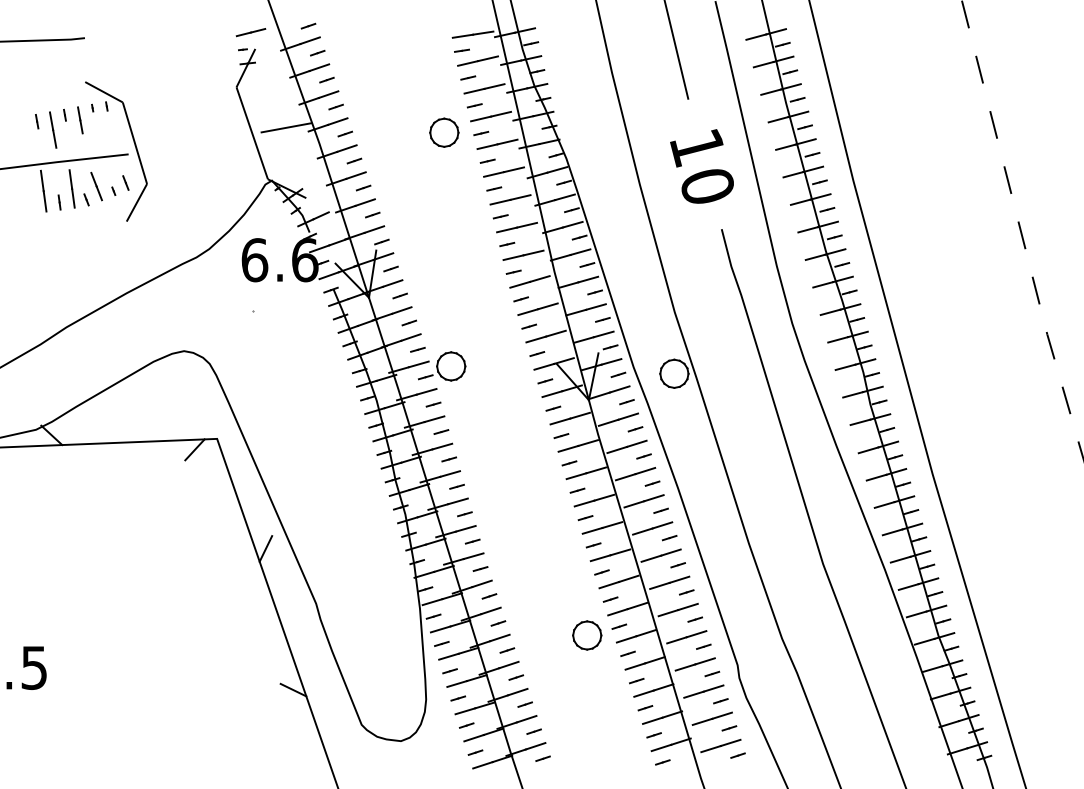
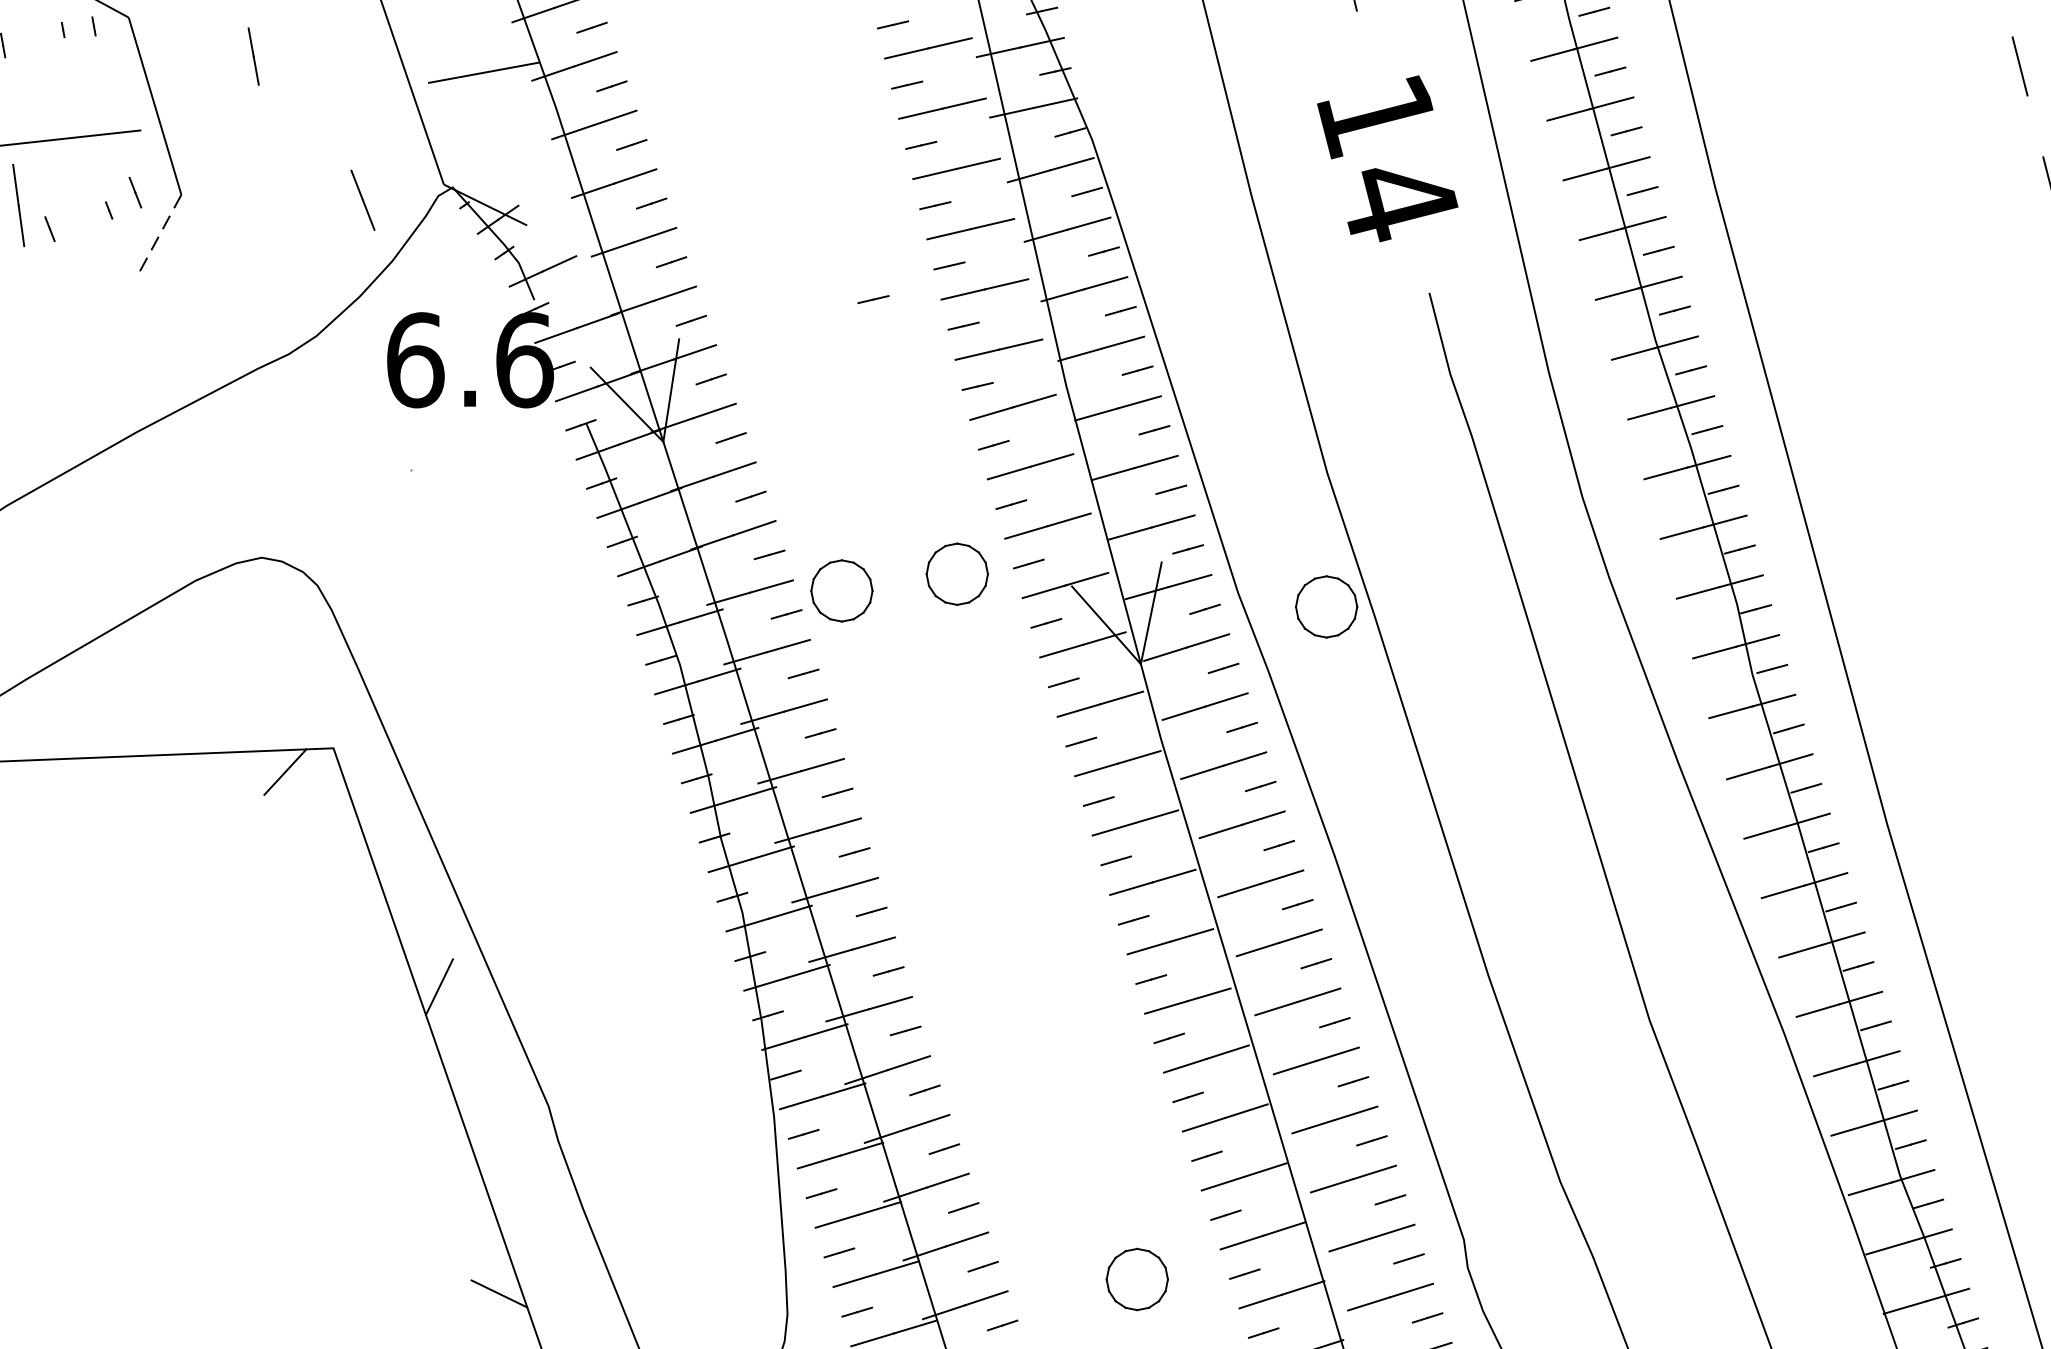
line: (80, 120) -> (253, 56), moved
part: (444, 132) -> (957, 573), moved
line: (96, 186) -> (362, 200), moved
text: (707, 187) -> (1398, 202), 10 -> 14
line: (136, 203) -> (158, 237), solid -> dashed
line: (465, 231) -> (872, 297), added
part: (587, 635) -> (1137, 1279), moved

